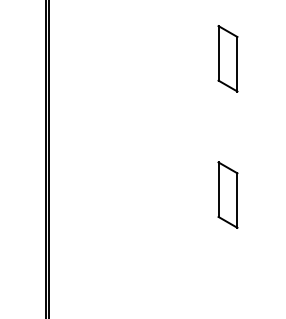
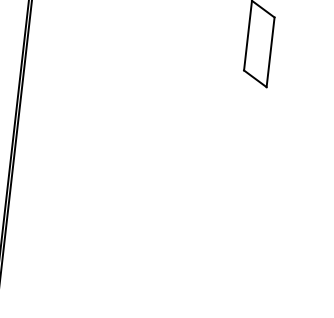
part: (227, 194) -> (238, 217), removed

